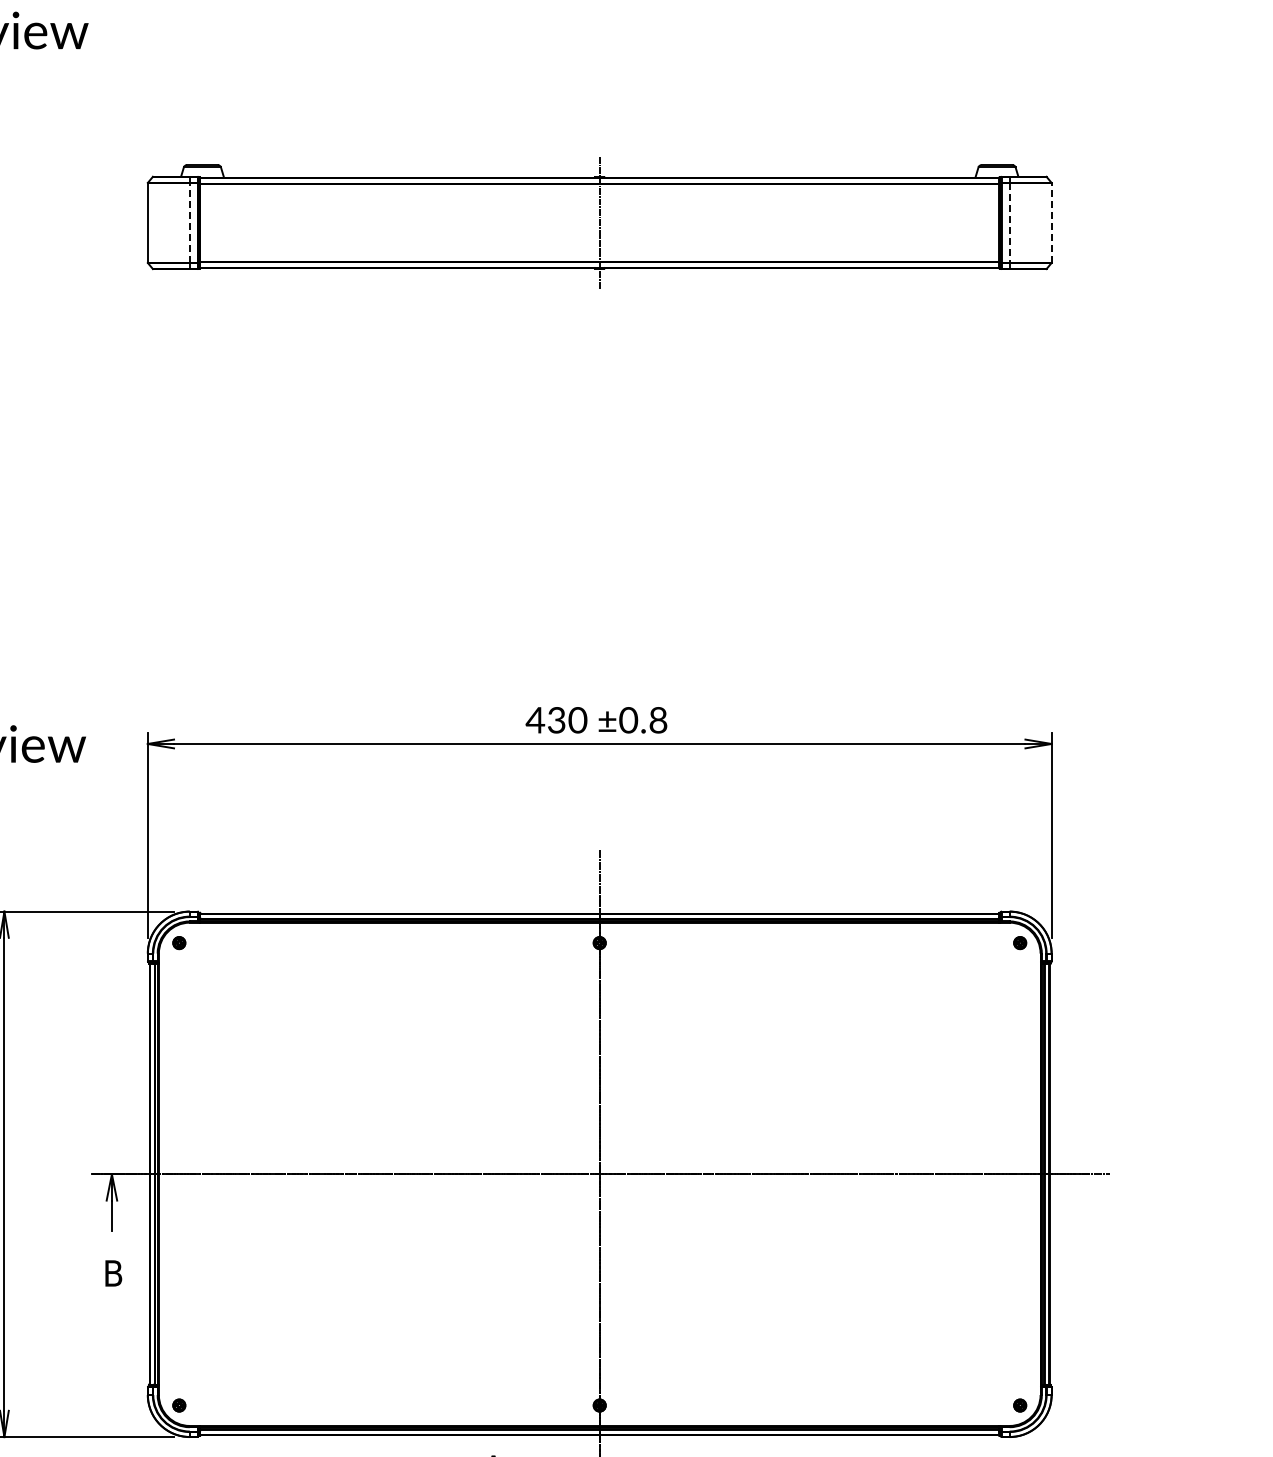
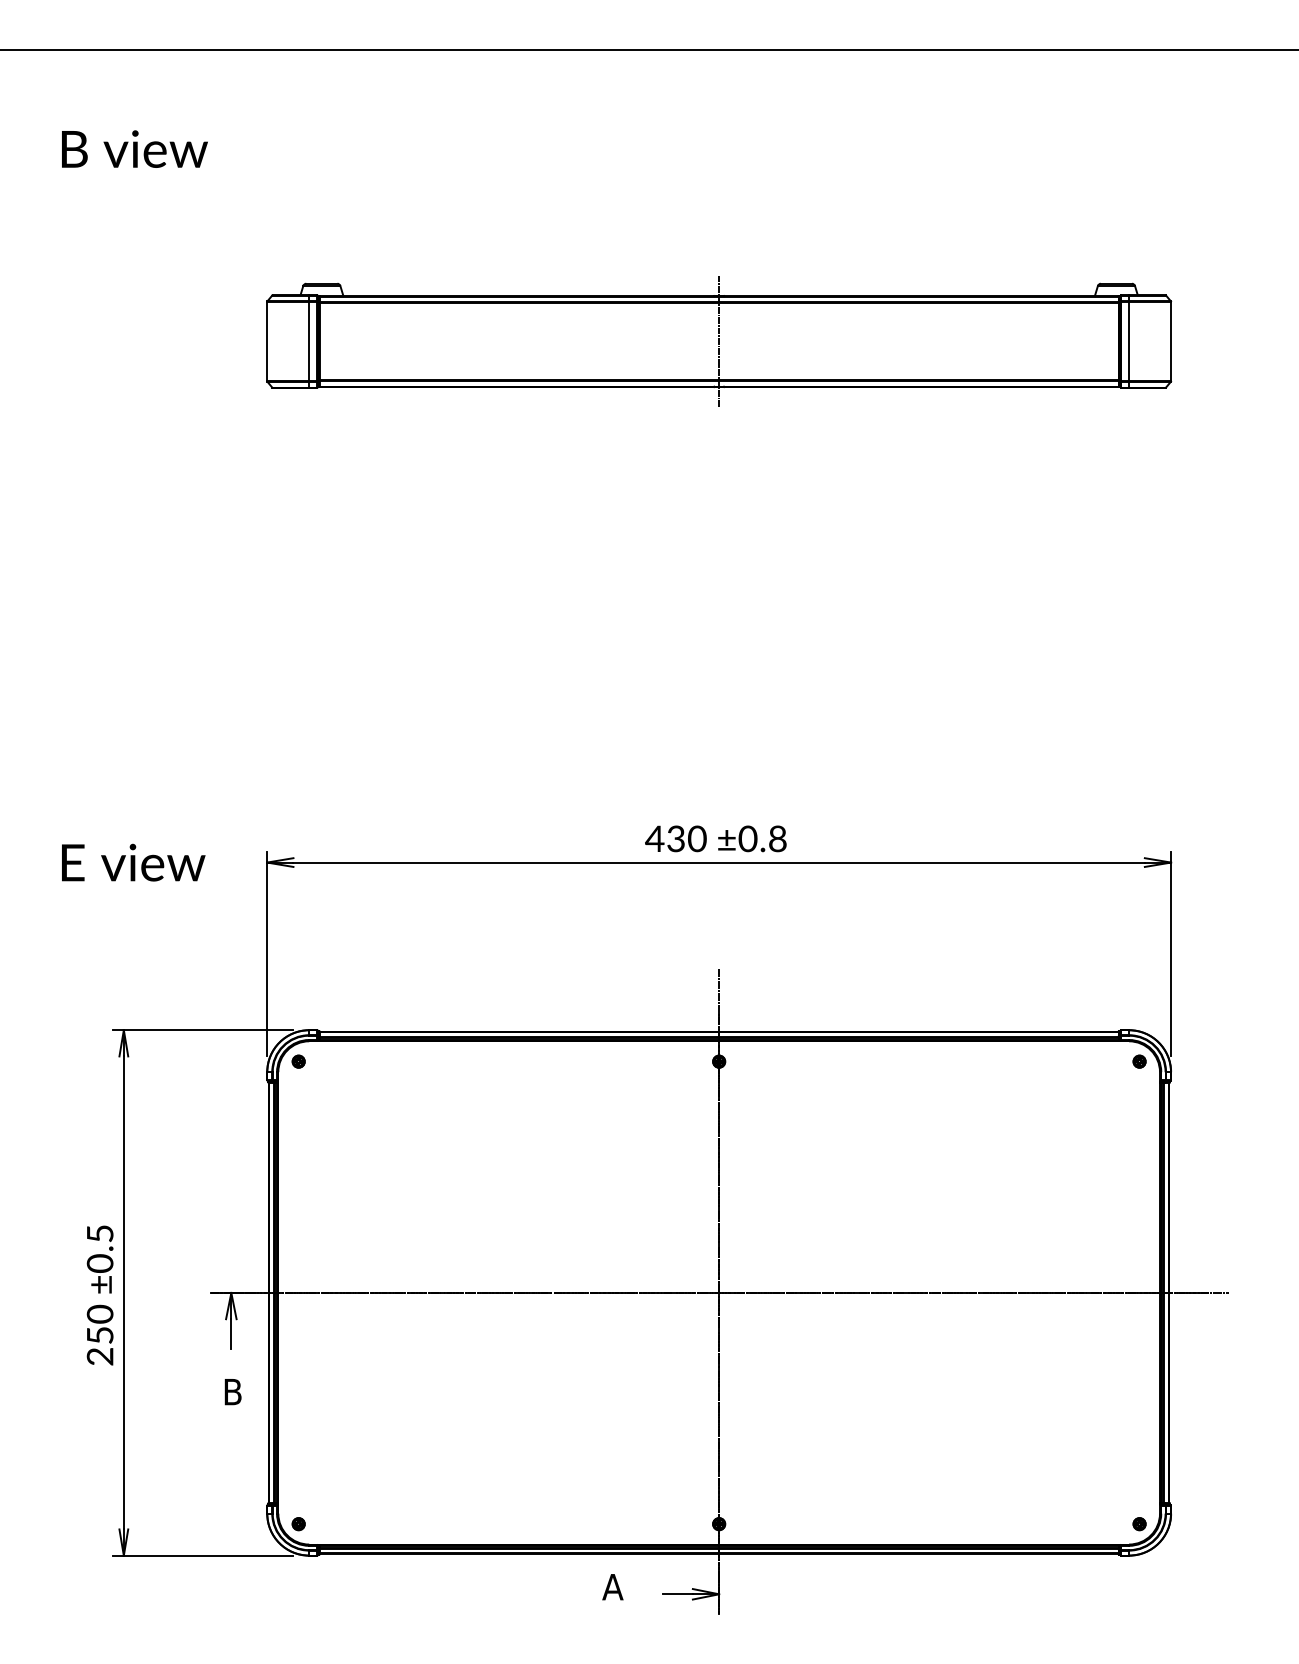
line: (190, 222) -> (309, 341), dashed -> solid
line: (1010, 222) -> (1129, 341), dashed -> solid
line: (1052, 222) -> (1171, 341), dashed -> solid

